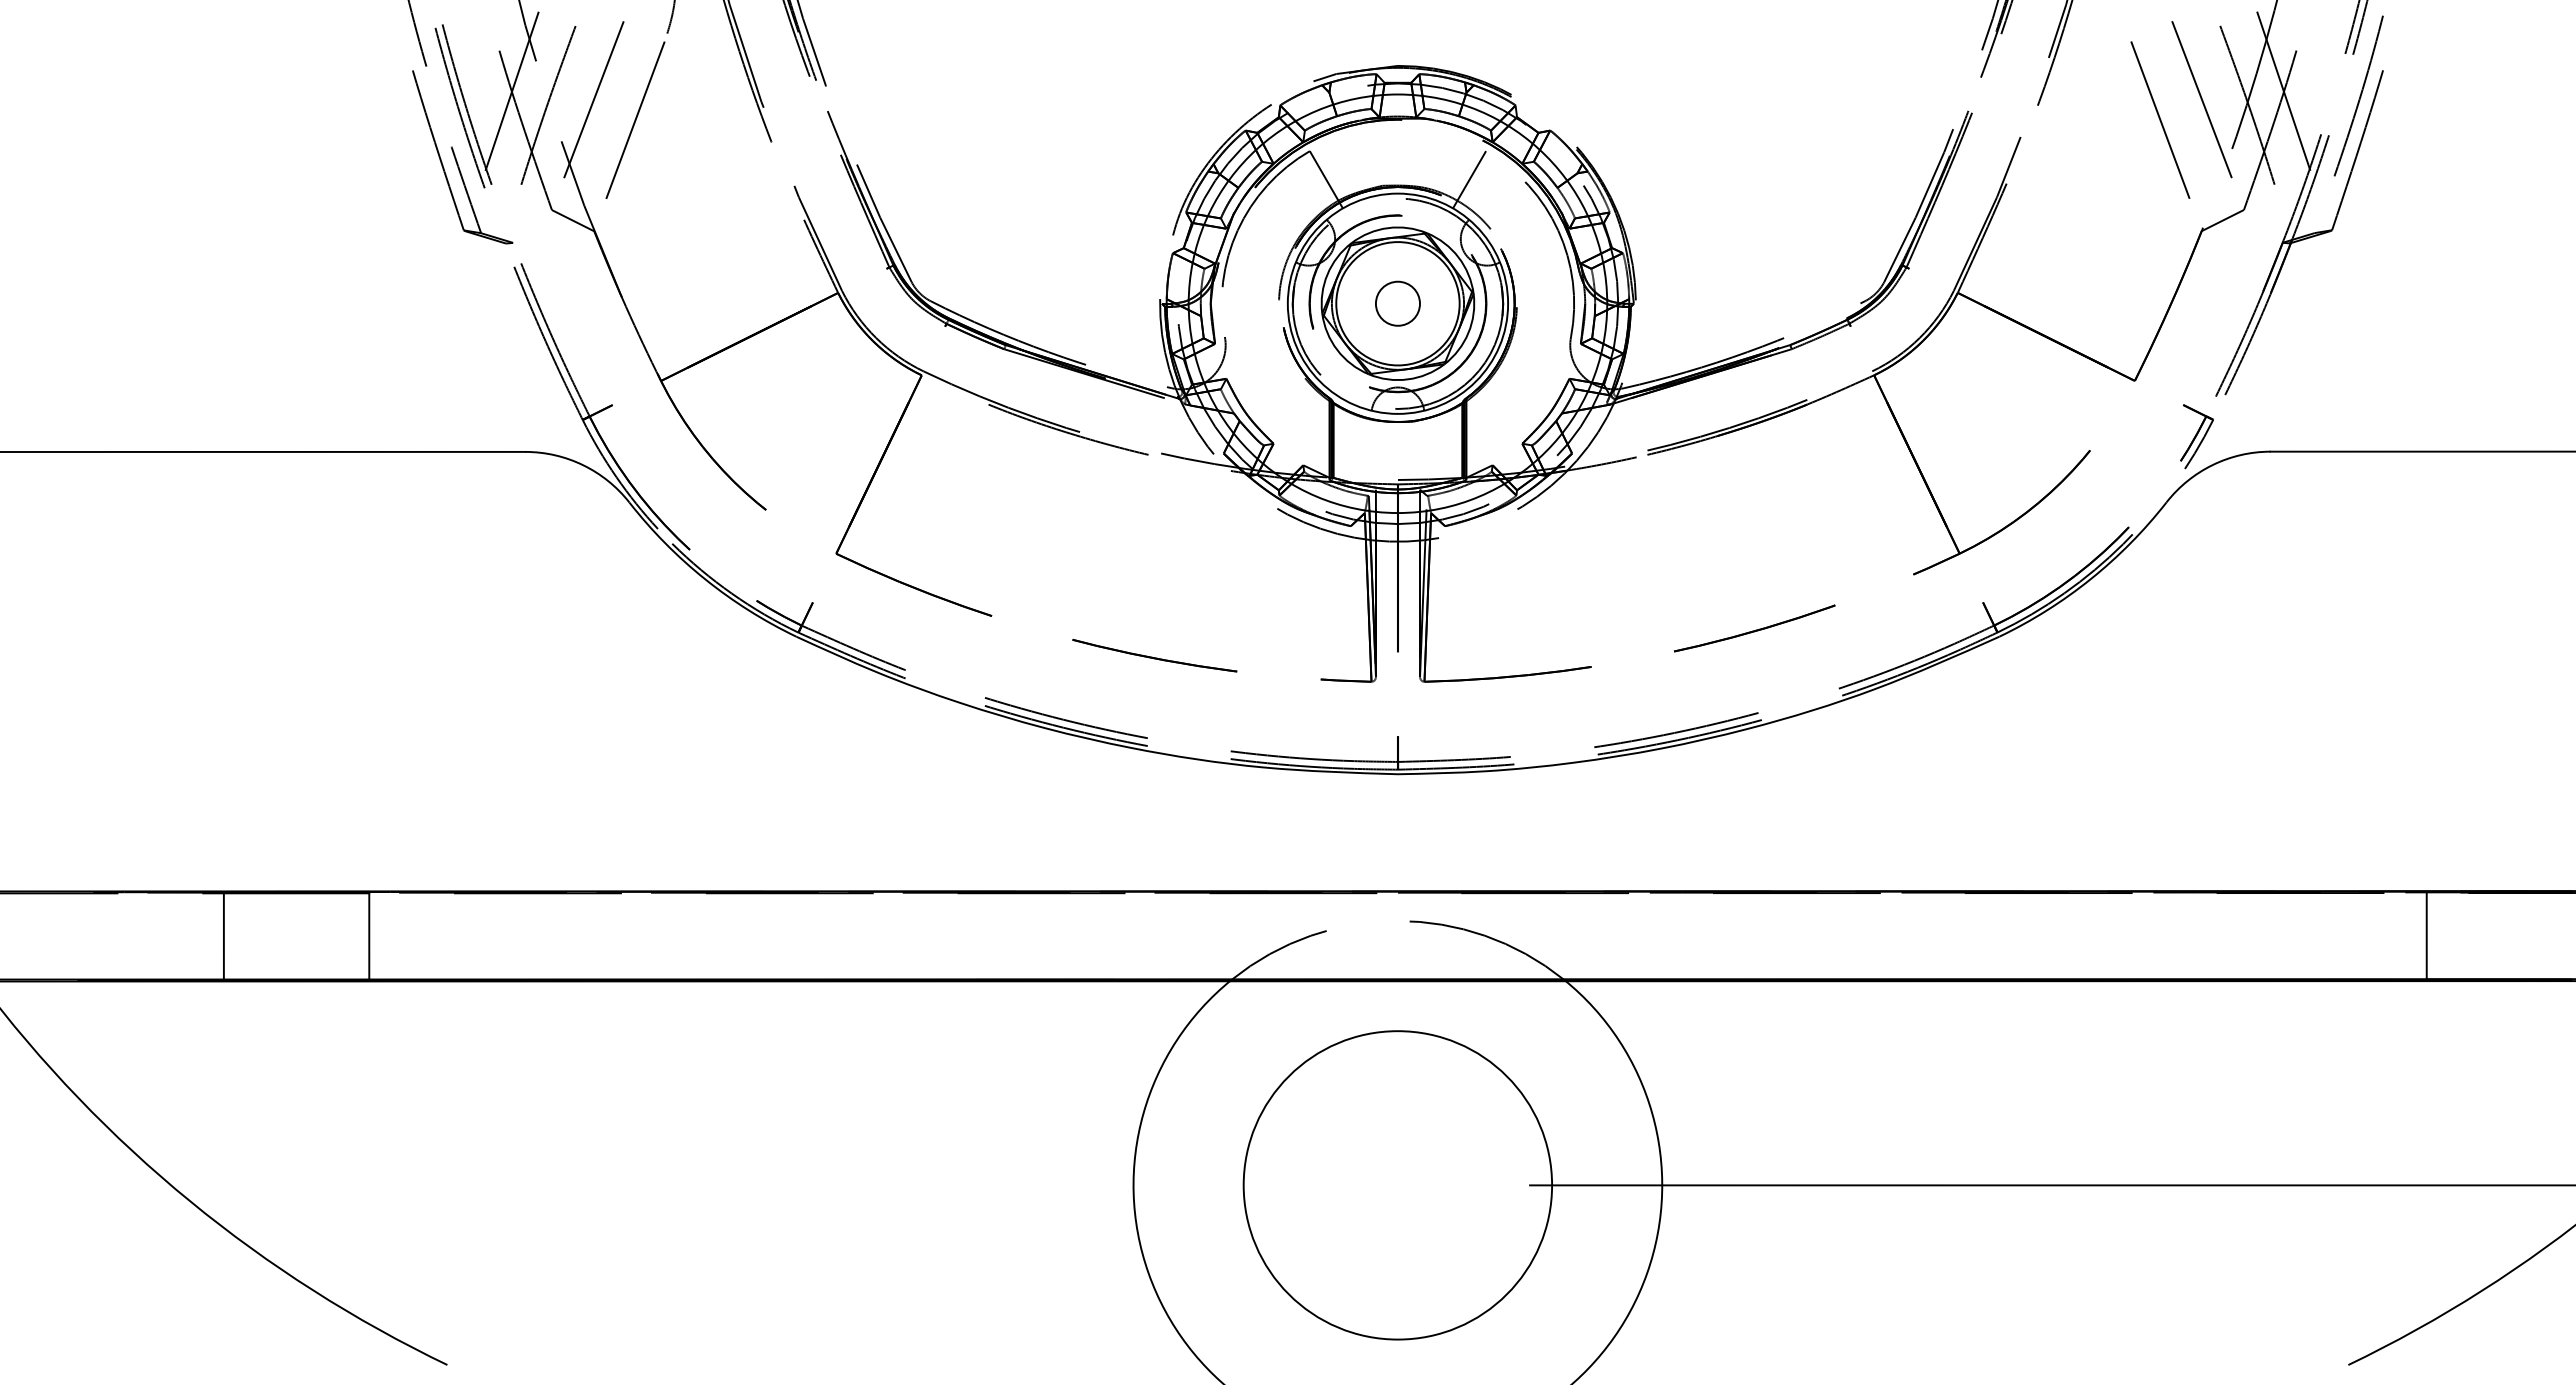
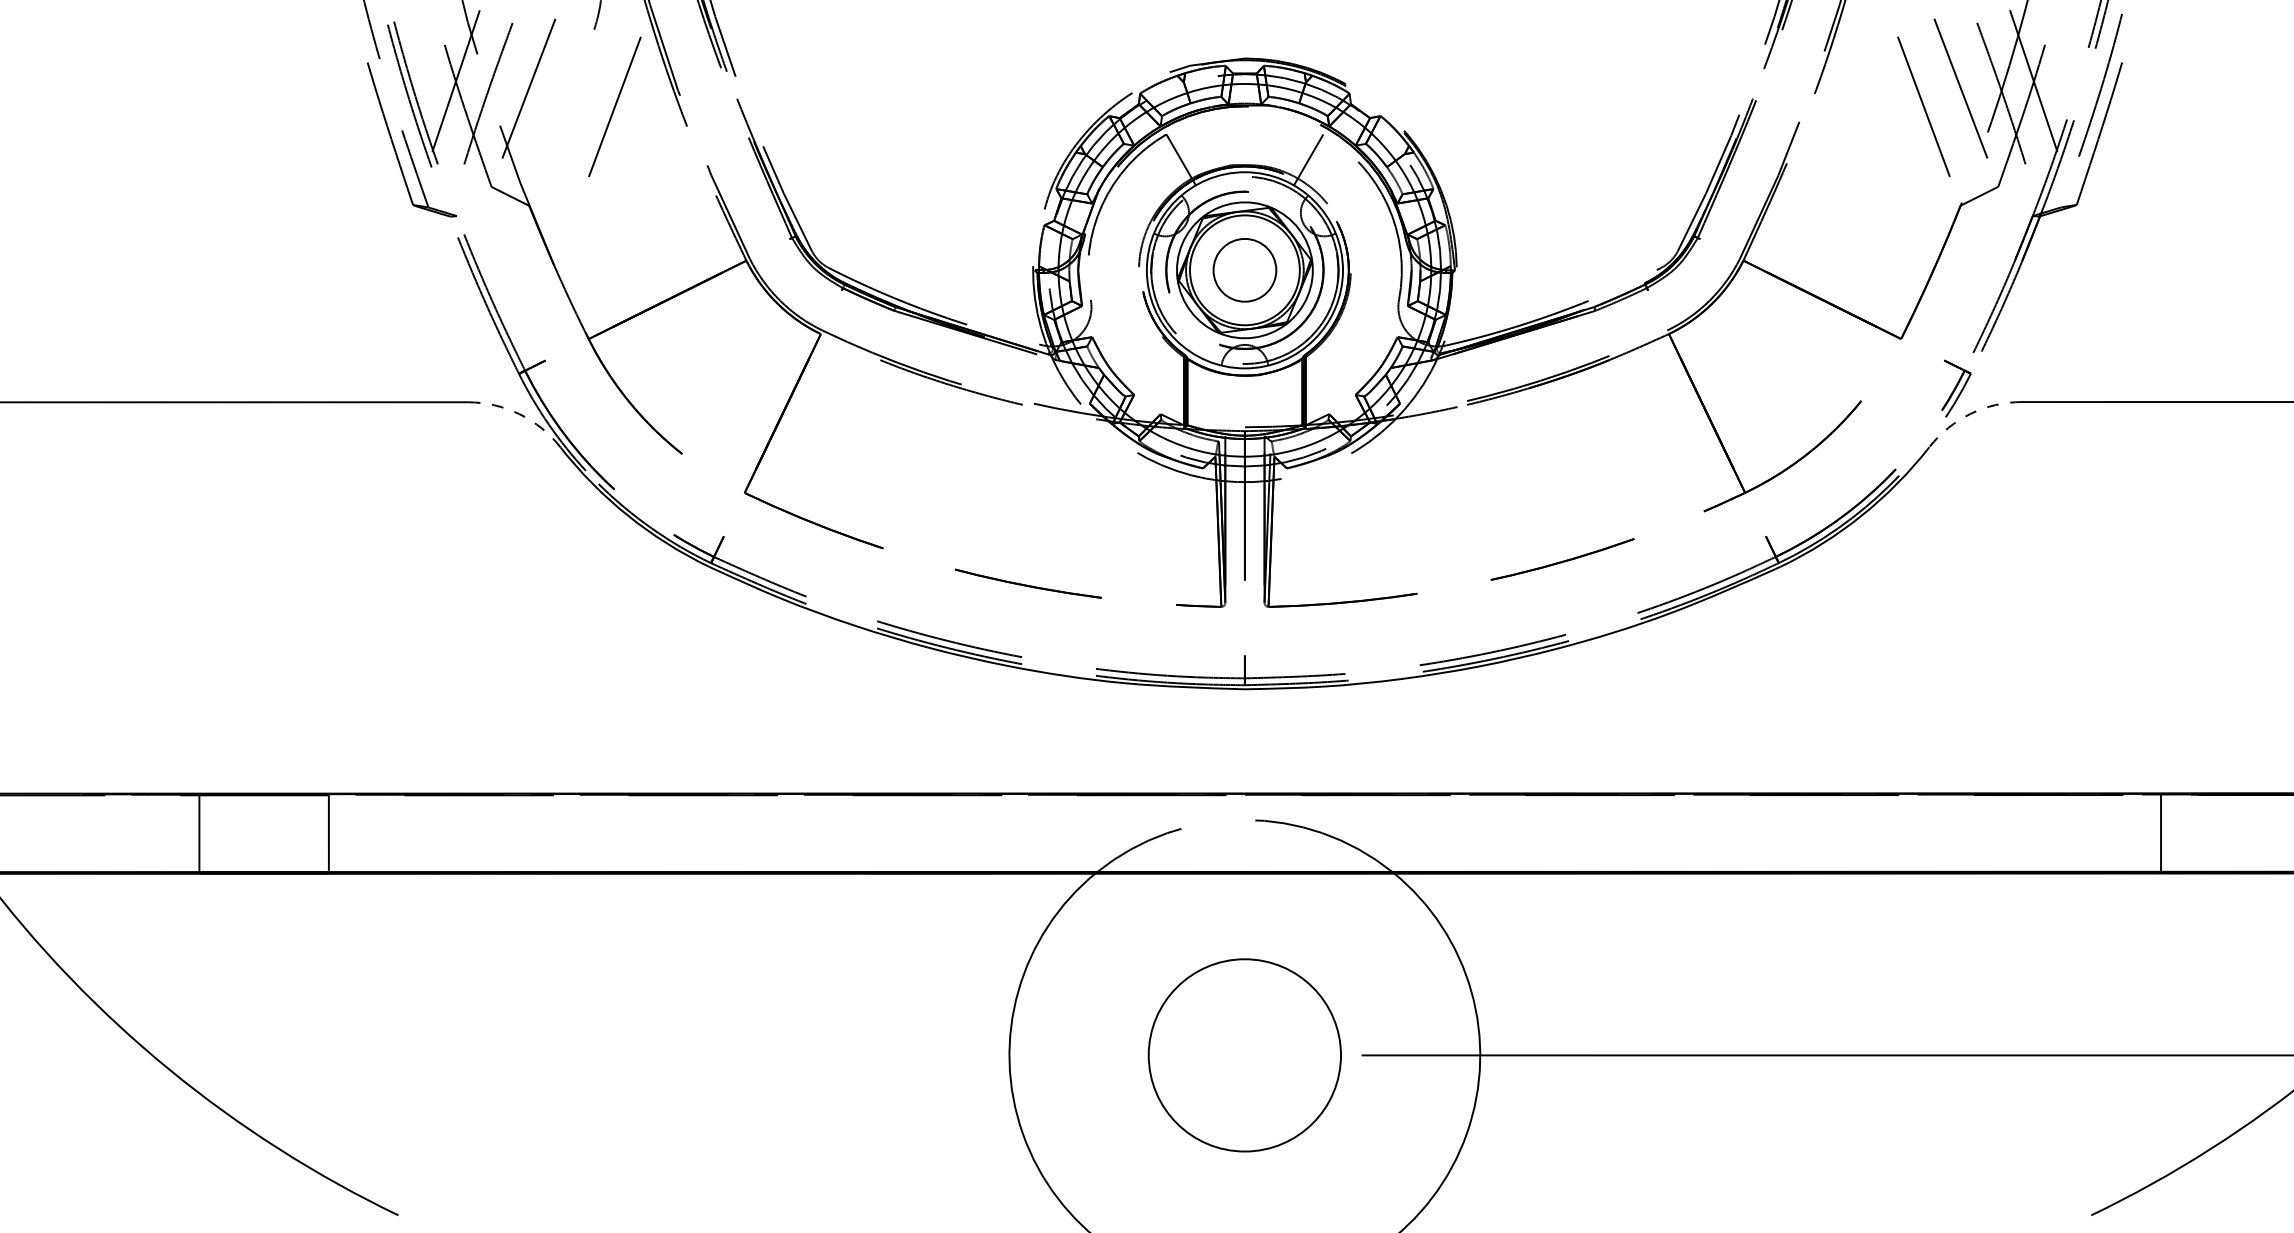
line: (635, 119) -> (614, 106), moved
circle: (1397, 303) -> (1244, 270), size x1.6
arc: (583, 465) -> (519, 414), solid -> dashed
arc: (2212, 465) -> (1970, 414), solid -> dashed
circle: (1397, 1185) -> (1244, 1055), size x0.7

